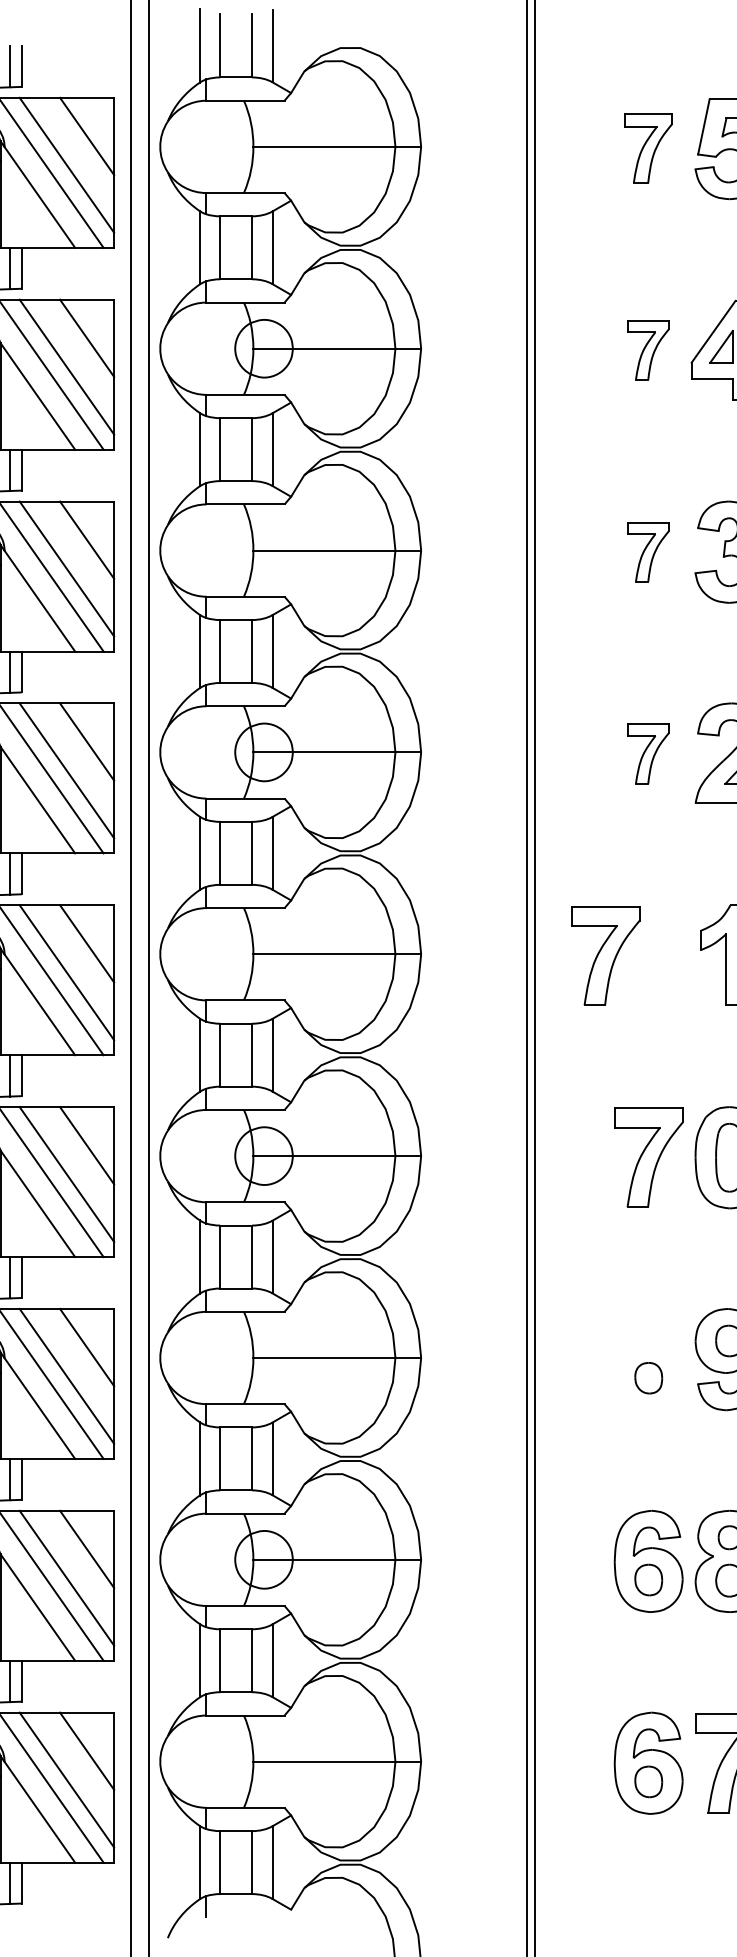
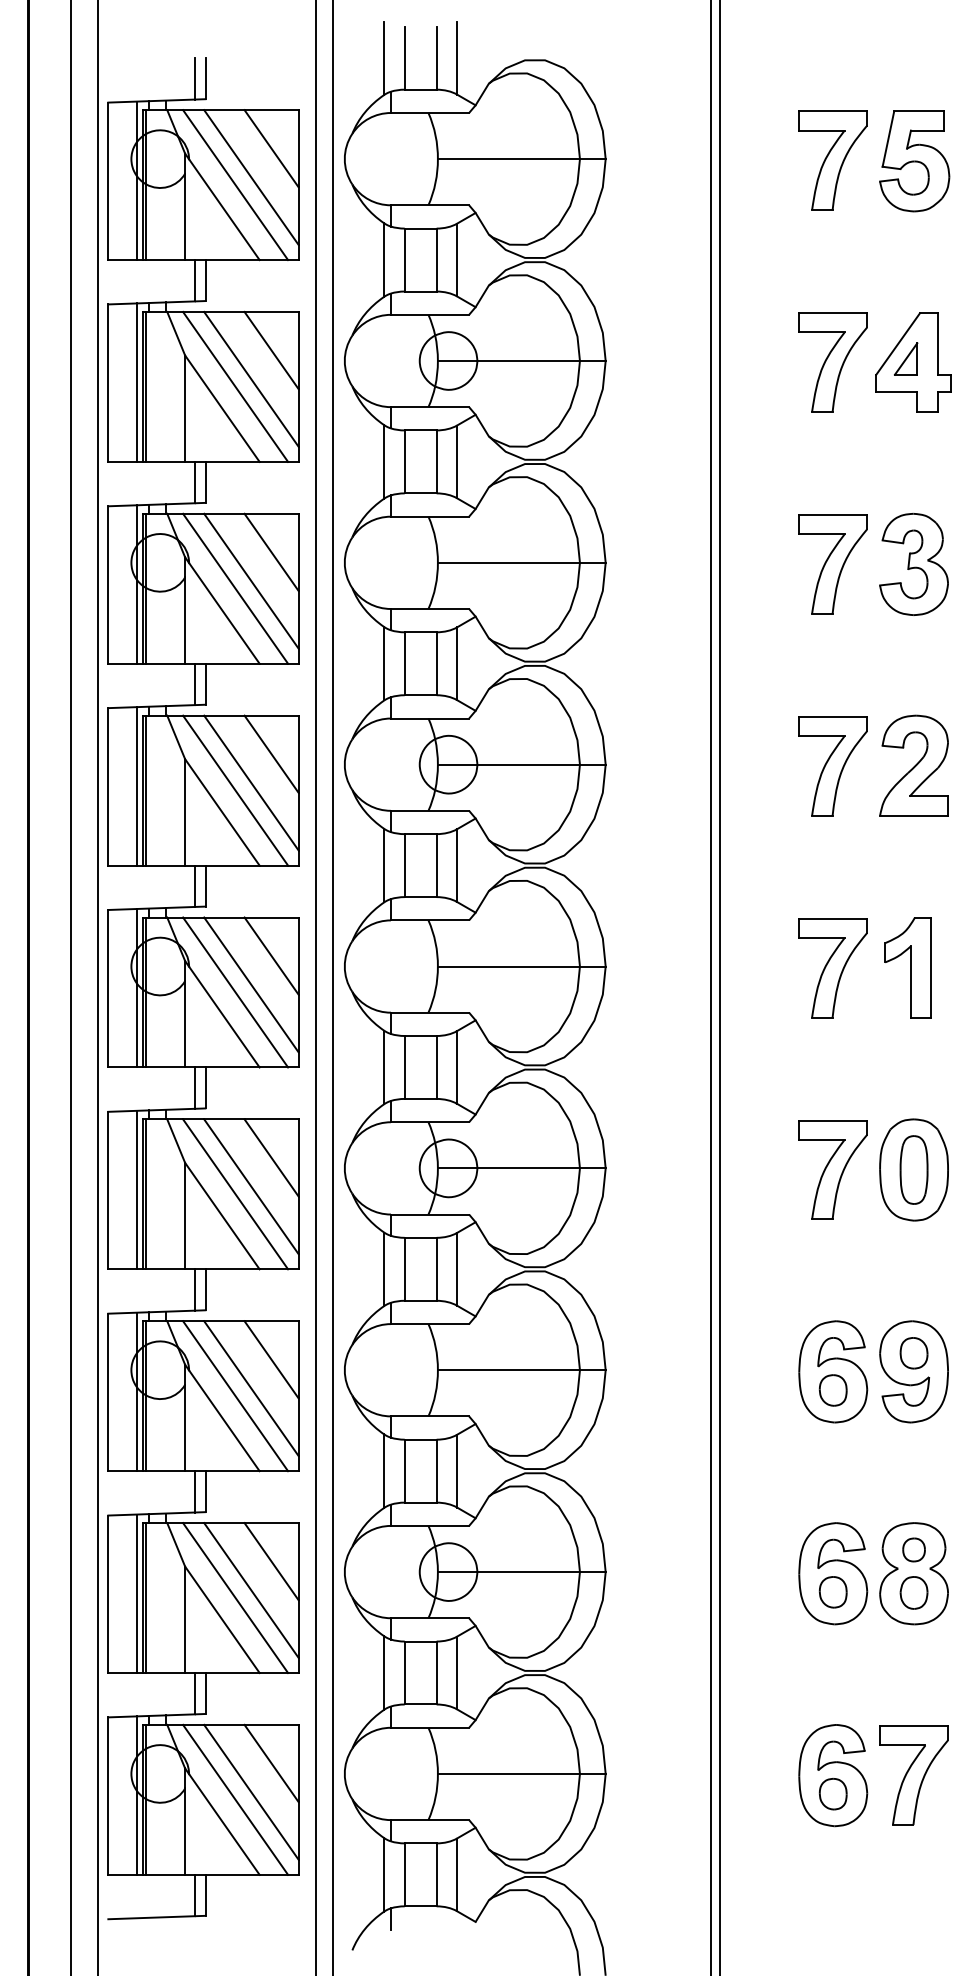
part: (647, 148) -> (832, 160), size x1.43
part: (647, 350) -> (832, 362), size x1.67
part: (647, 552) -> (832, 564), size x1.67
part: (647, 754) -> (832, 766), size x1.67
part: (604, 956) -> (832, 968), moved
part: (648, 1359) -> (833, 1371), added

